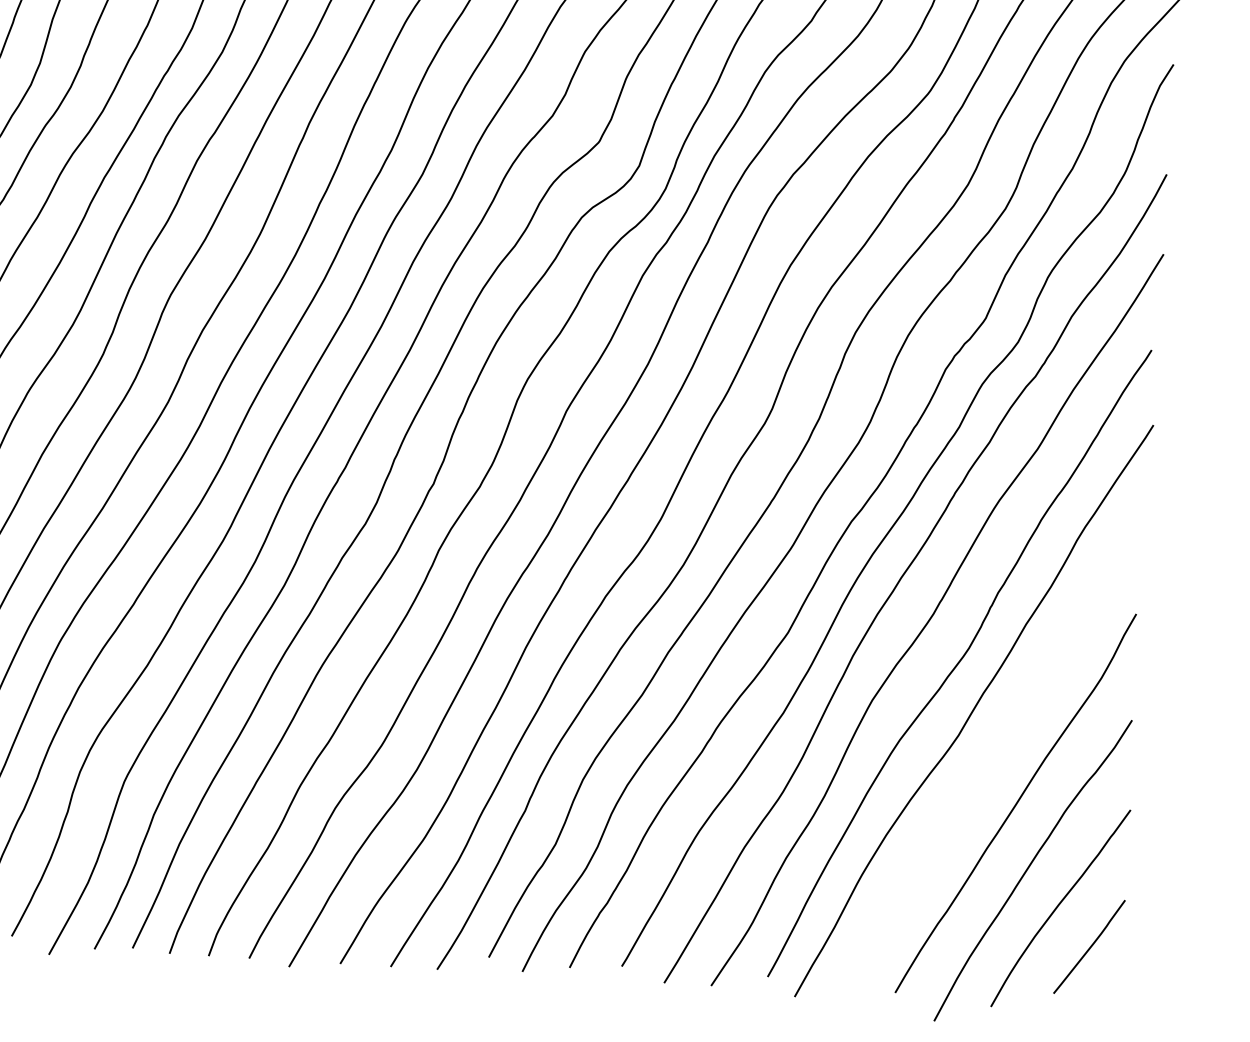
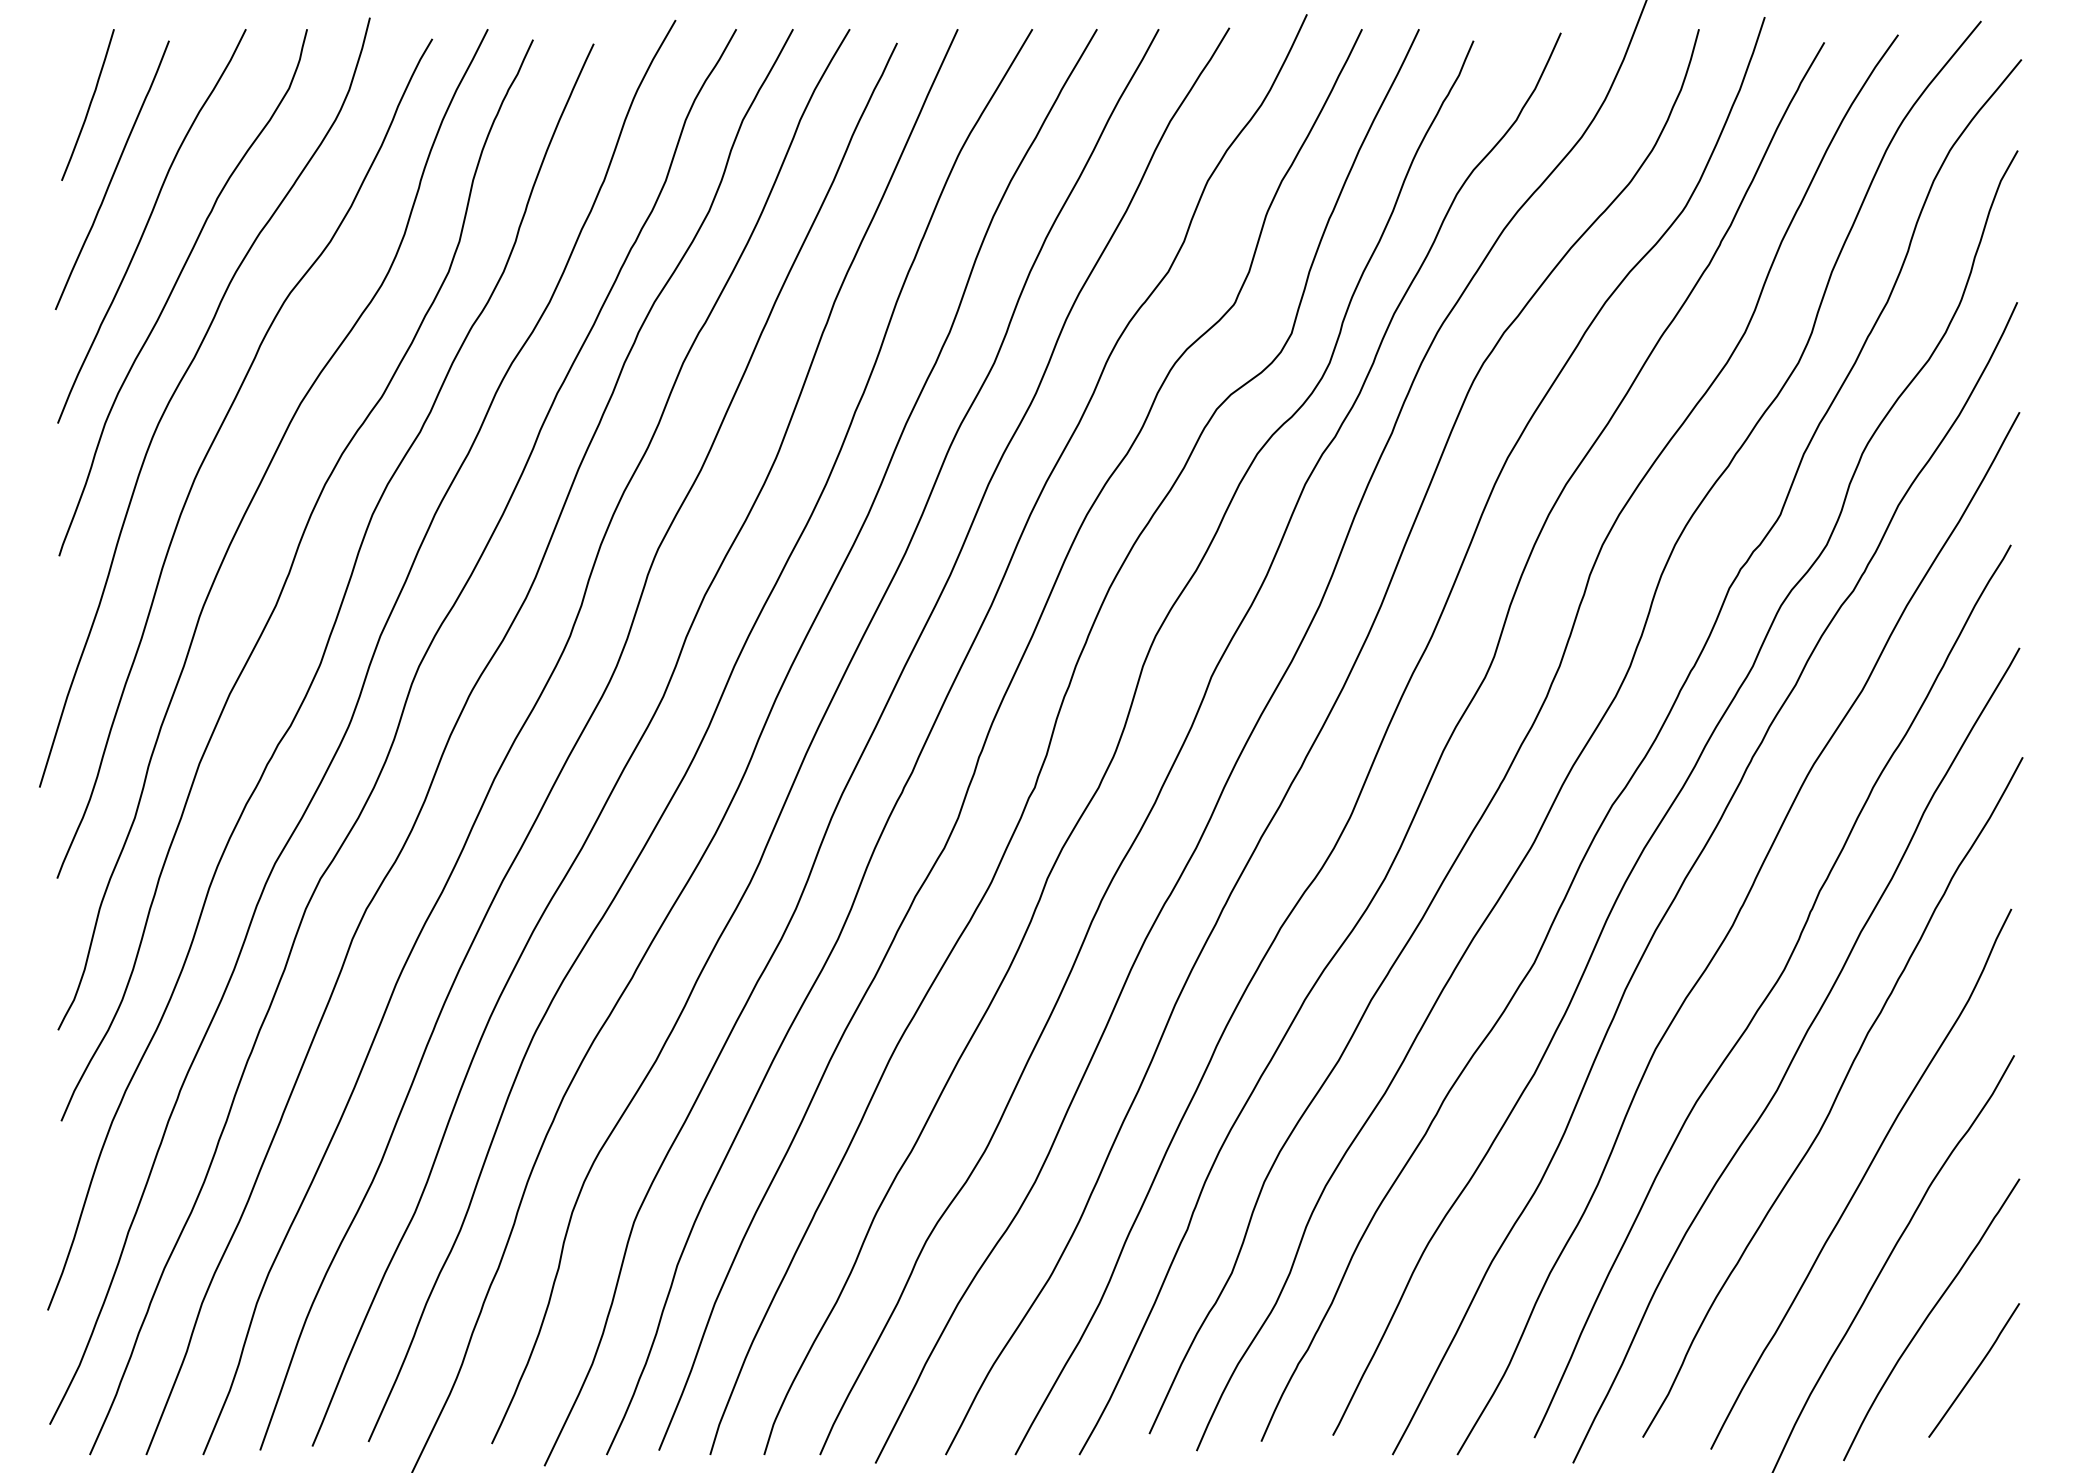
curve: (999, 744) -> (1834, 1099), added

